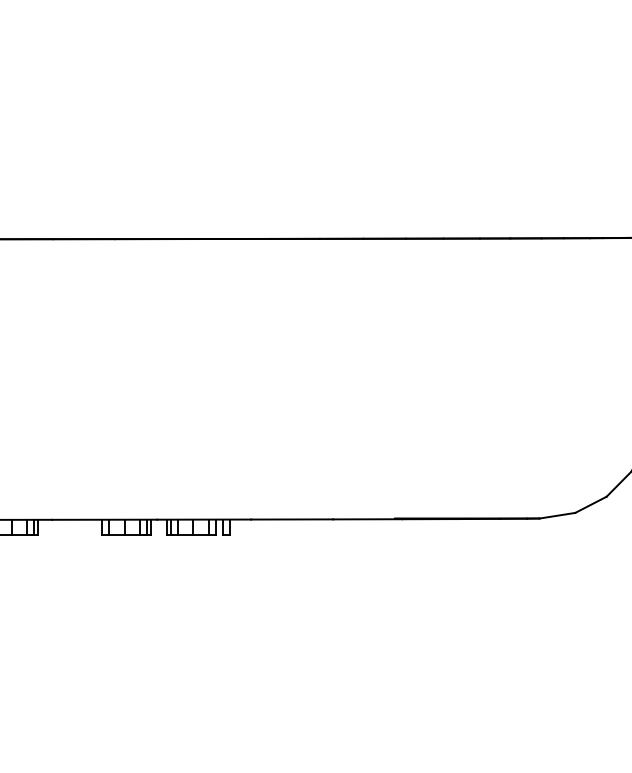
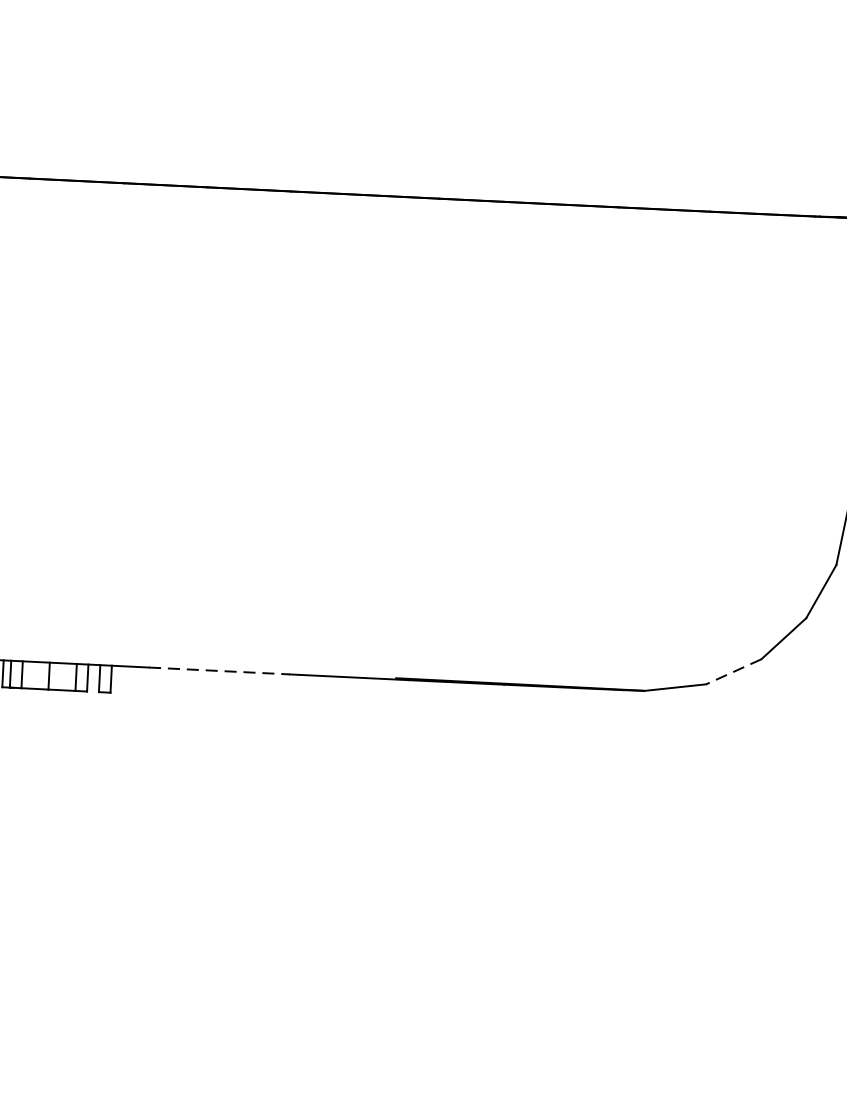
line: (590, 504) -> (732, 671), solid -> dashed
line: (292, 519) -> (219, 671), solid -> dashed

